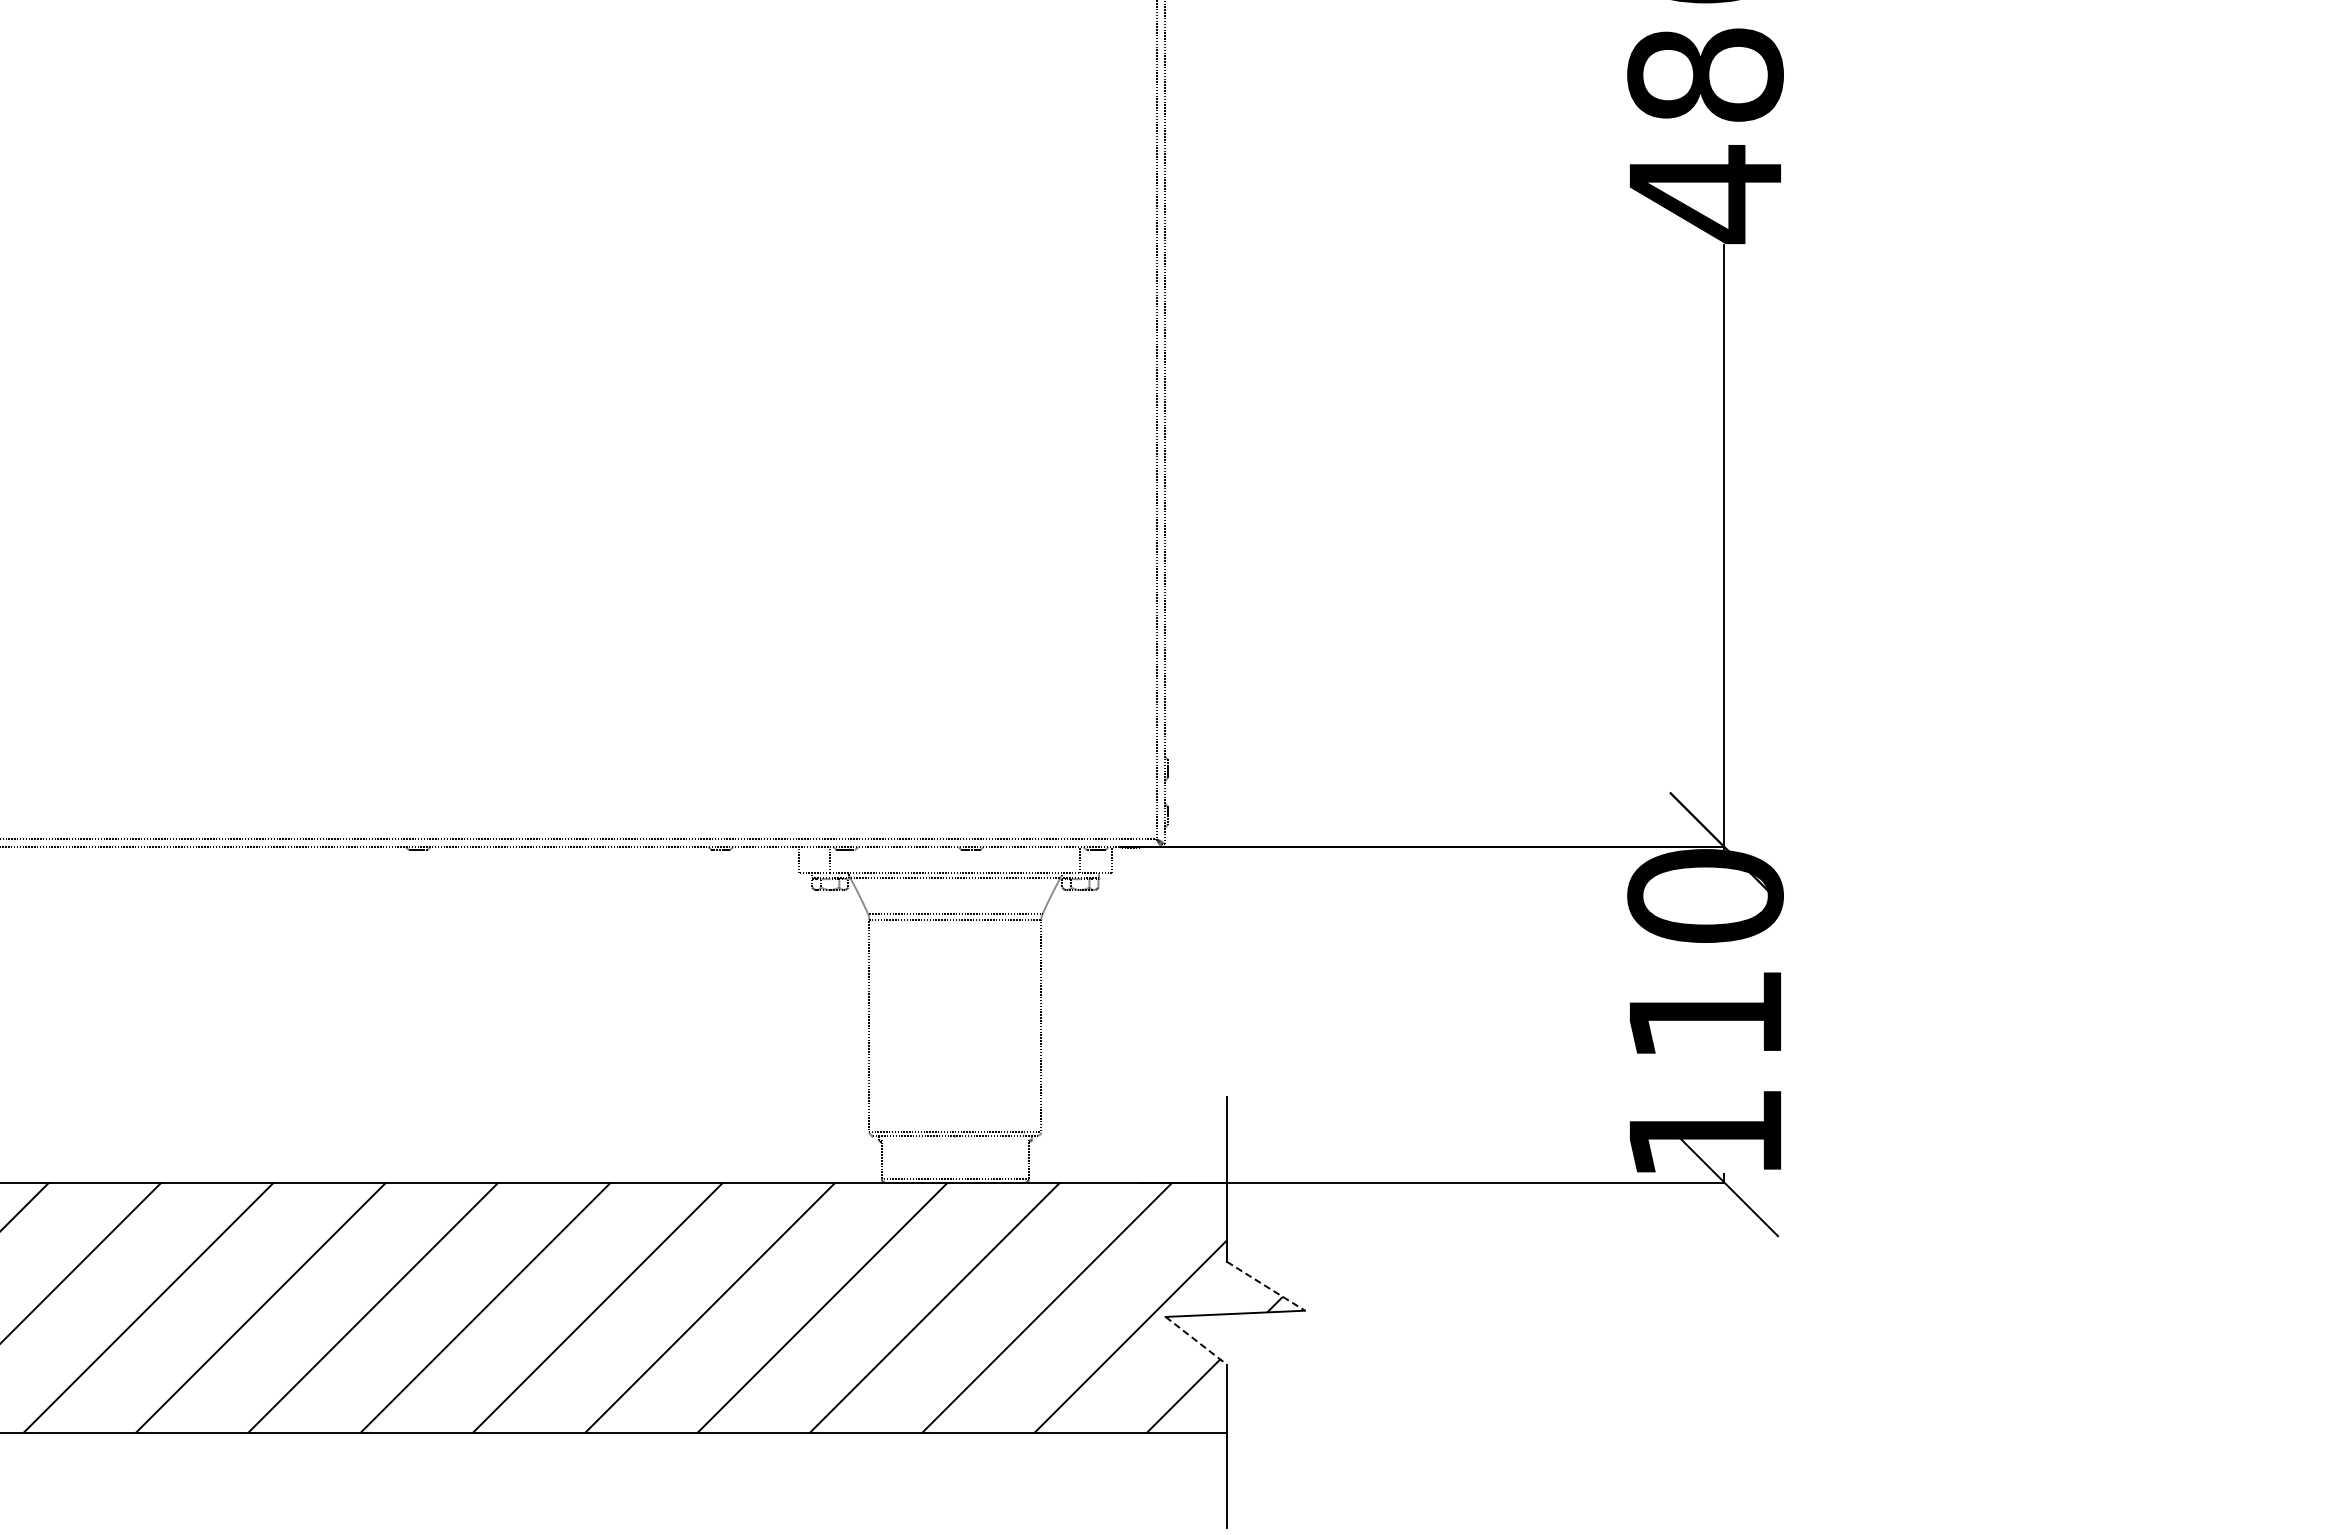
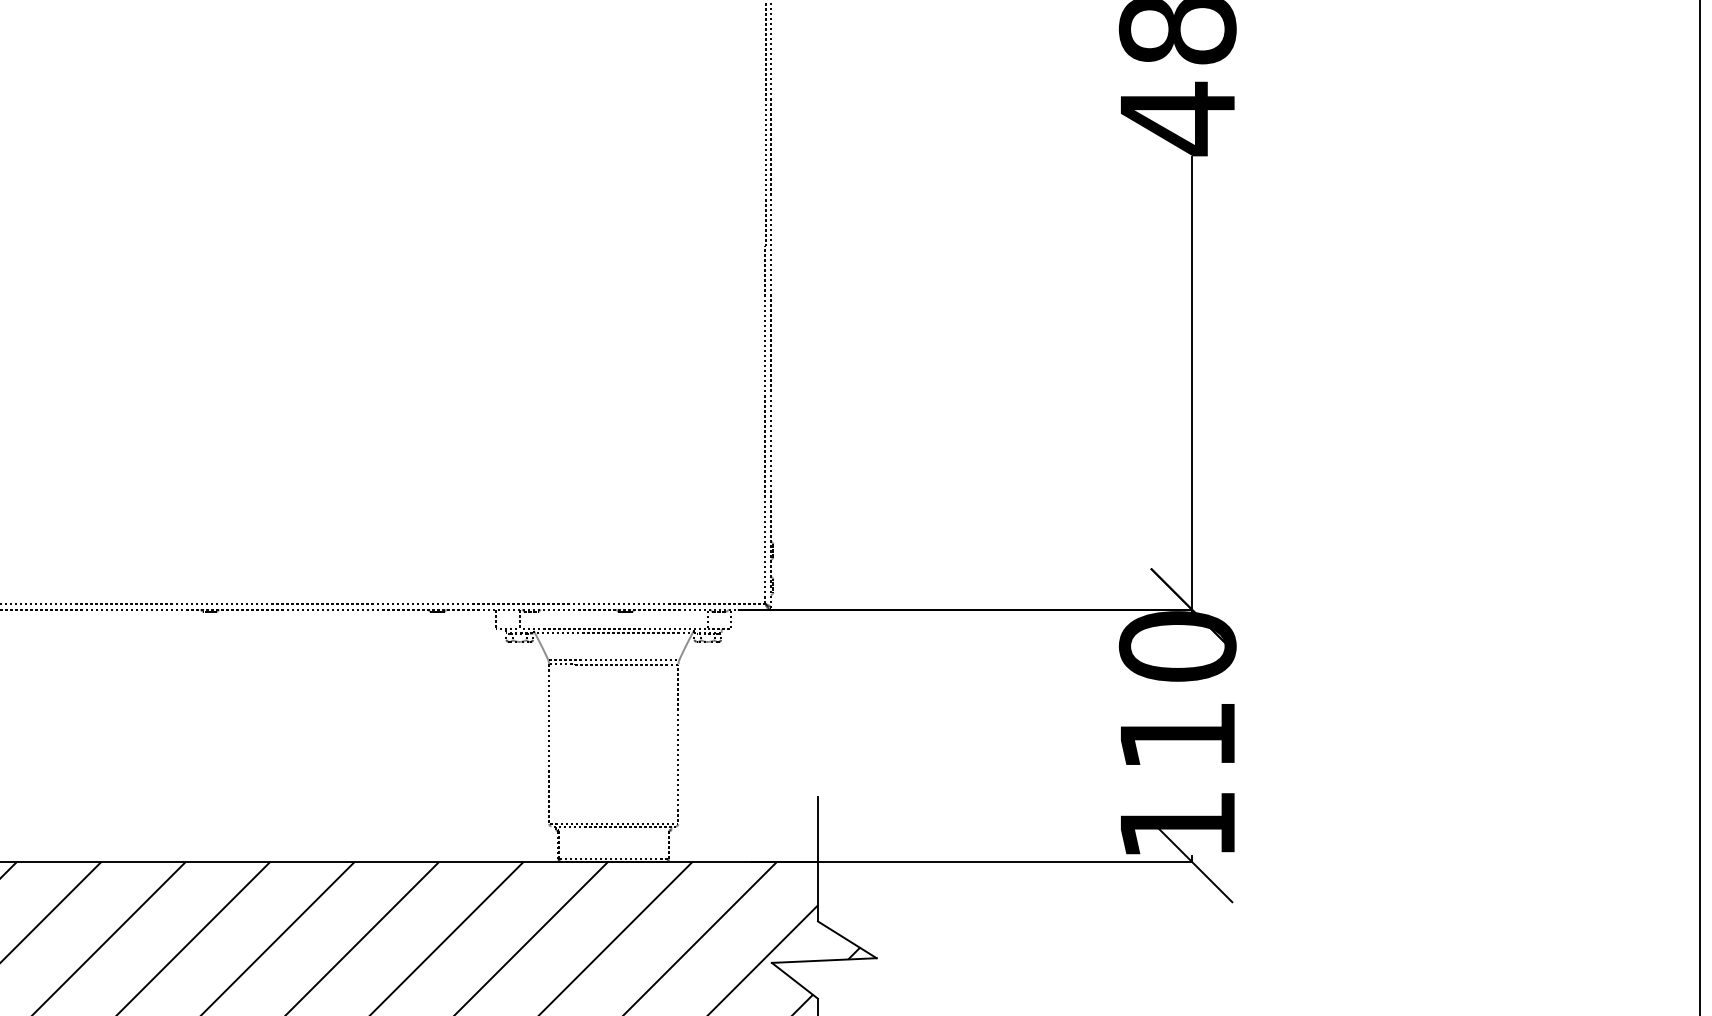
line: (1266, 1286) -> (847, 940), dashed -> solid
line: (1196, 1340) -> (795, 980), dashed -> solid

